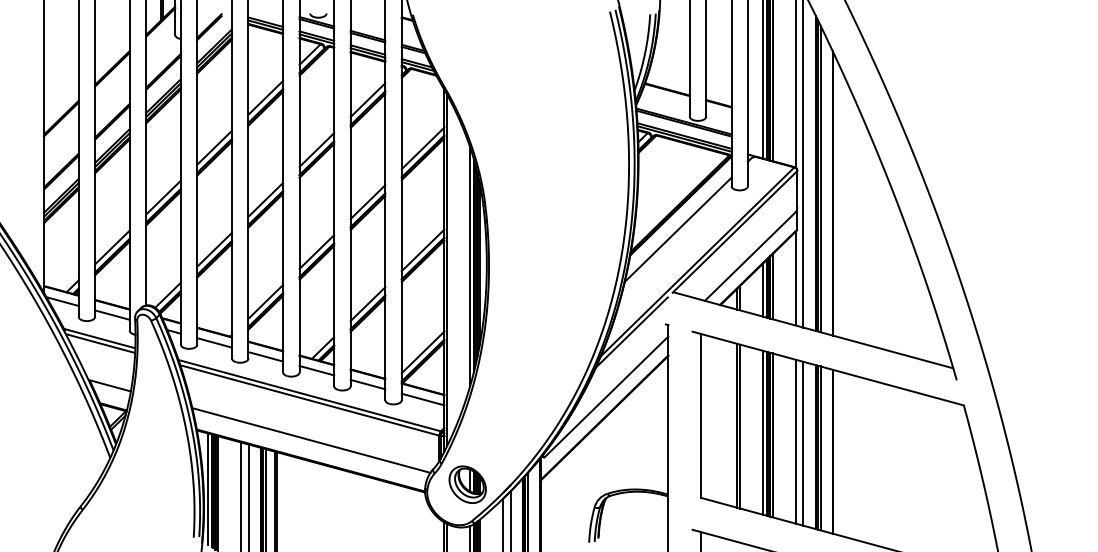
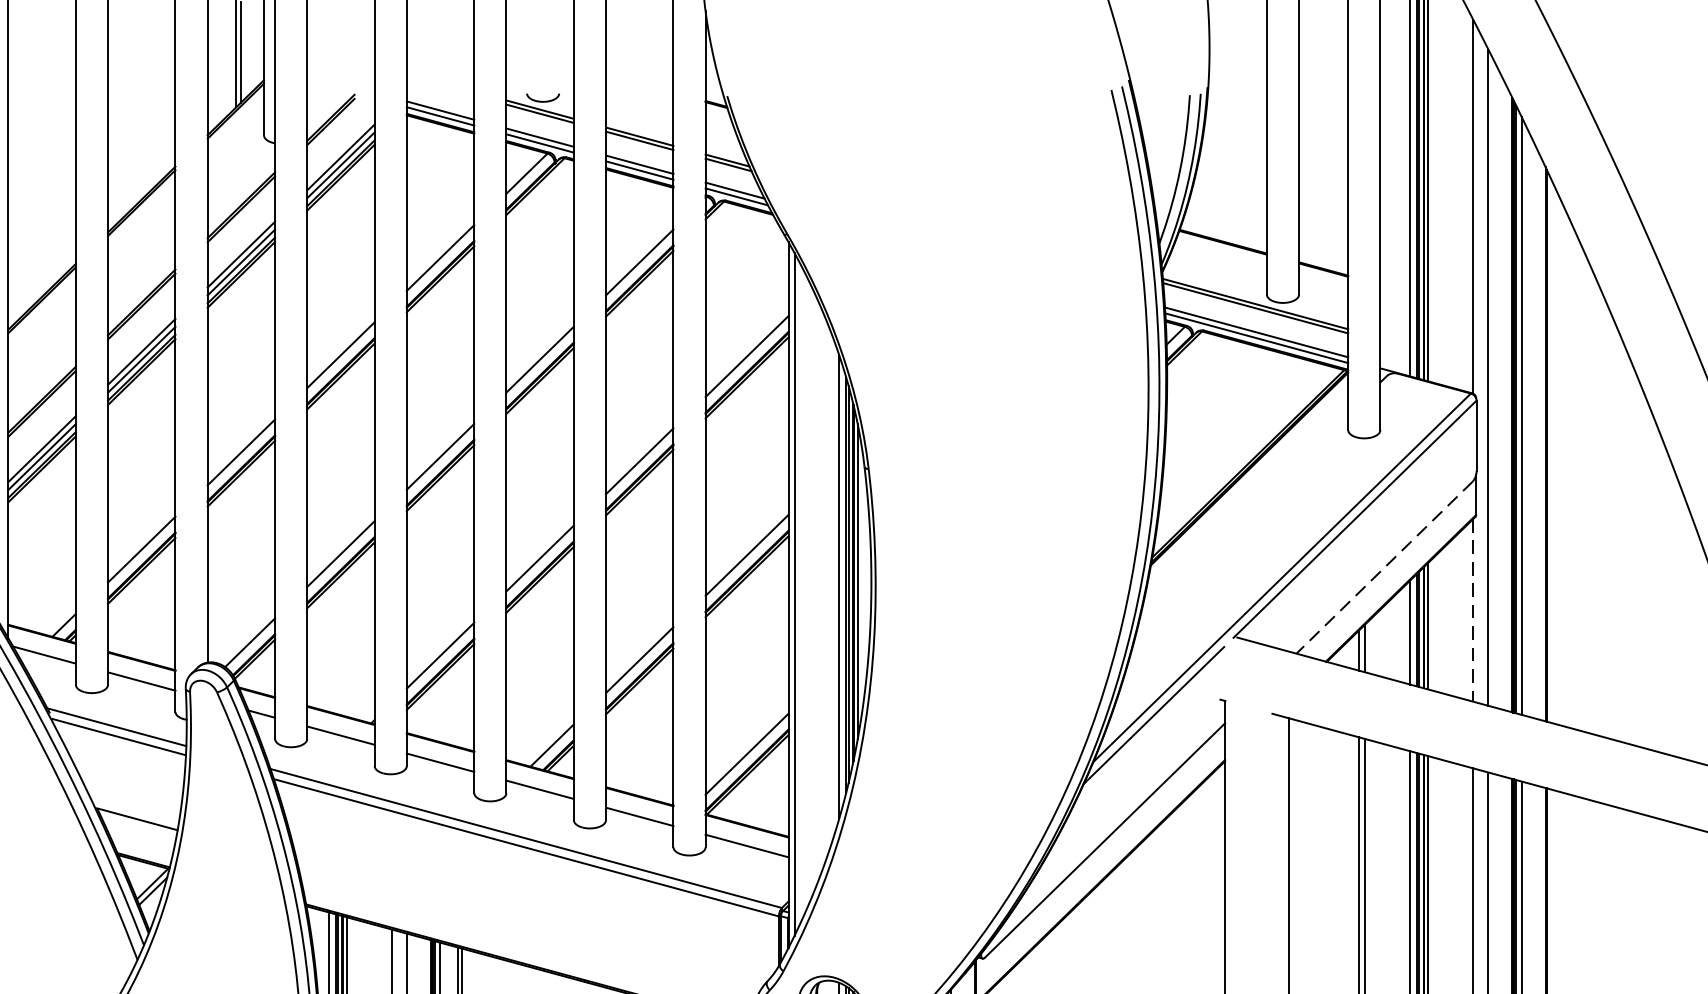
line: (677, 229) -> (1242, 514), removed
line: (749, 257) -> (1383, 569), solid -> dashed
line: (795, 278) -> (1472, 610), solid -> dashed
line: (311, 440) -> (529, 925), removed

